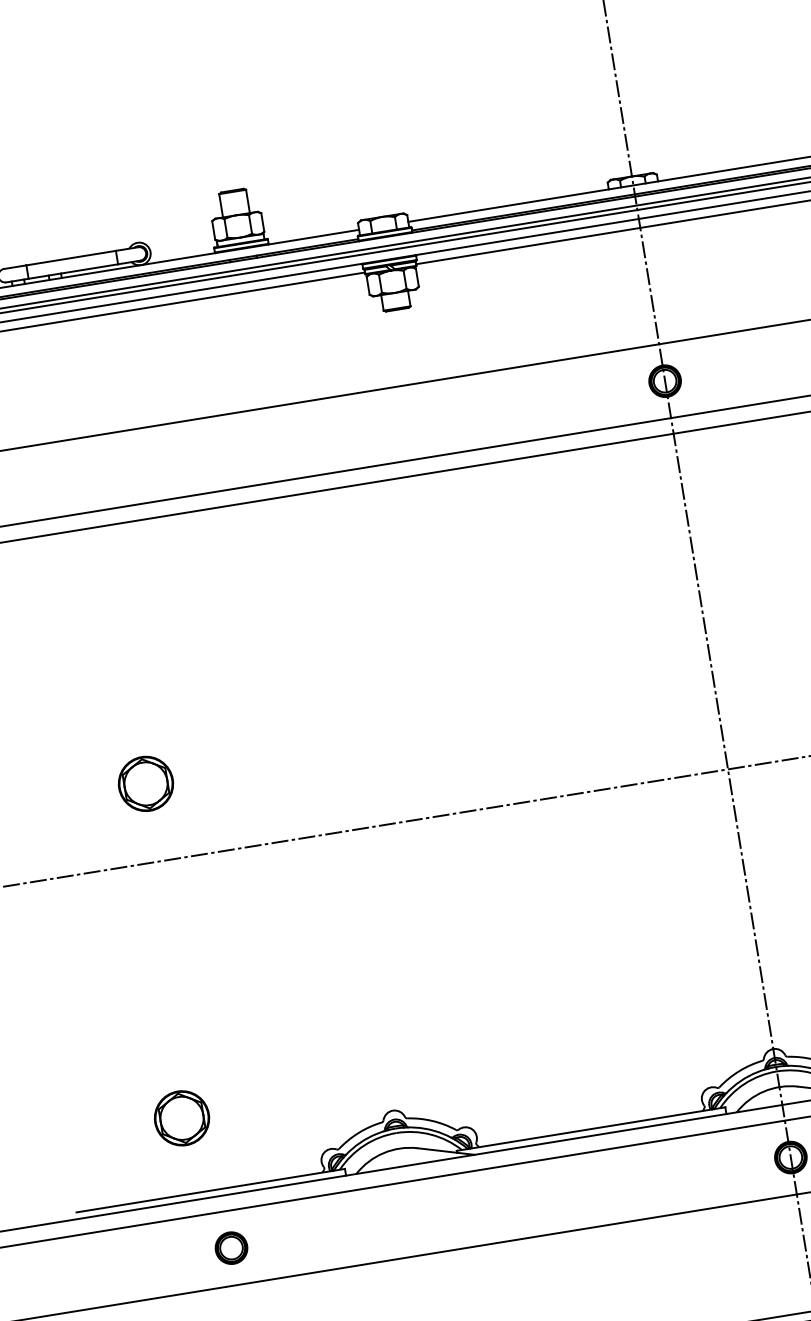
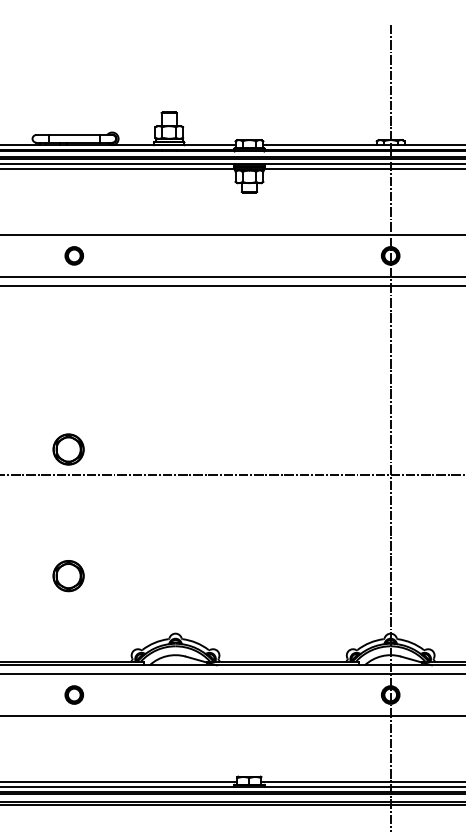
part: (104, 471) -> (73, 255), added
part: (145, 783) -> (68, 449), moved
part: (181, 1119) -> (68, 576), moved

